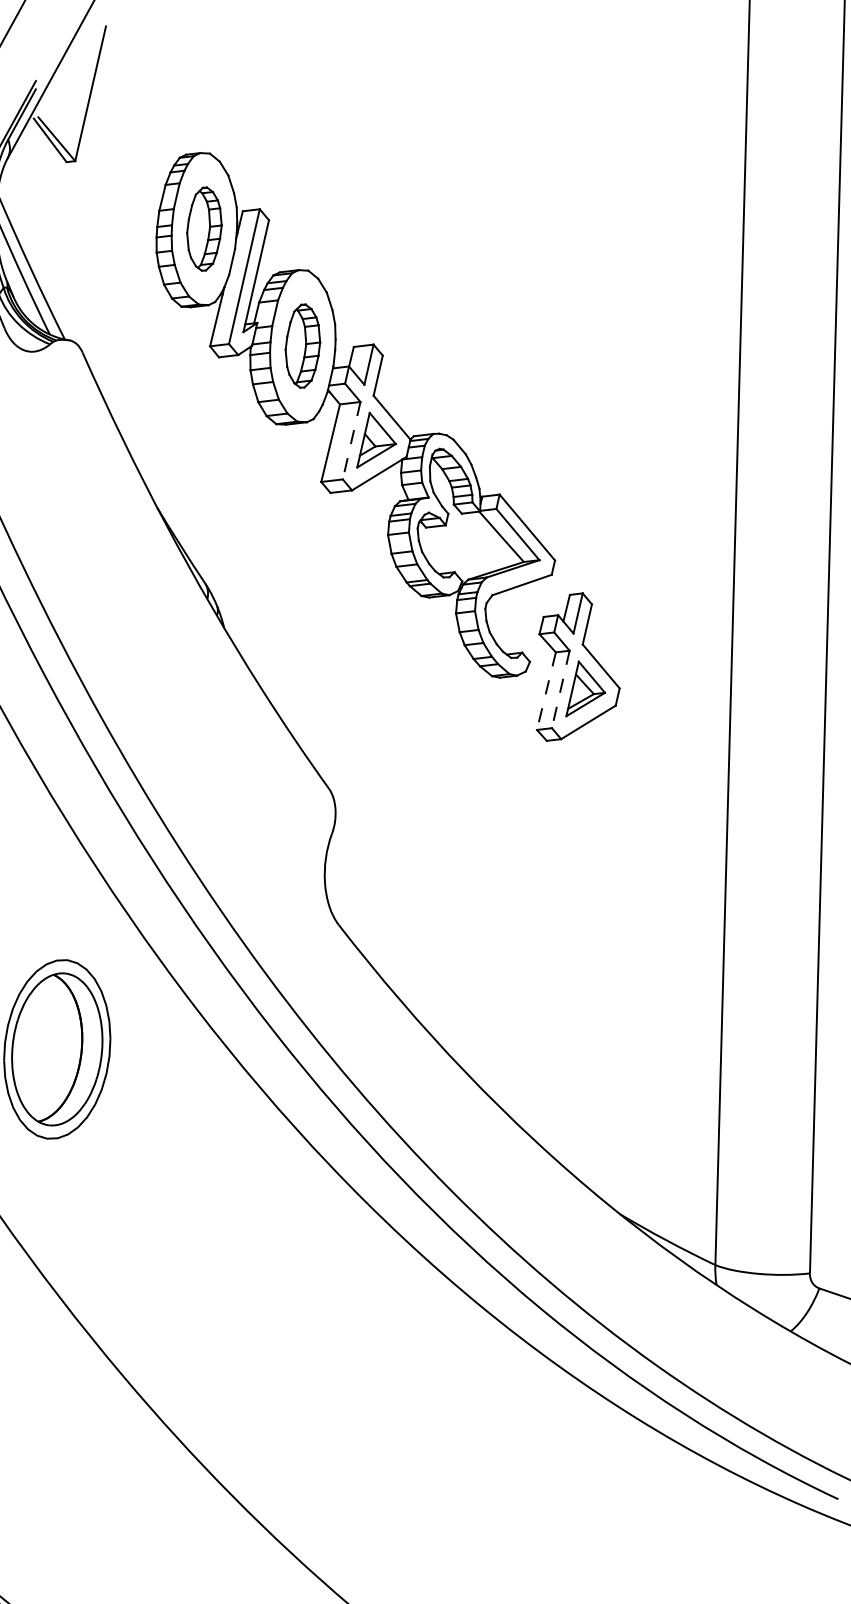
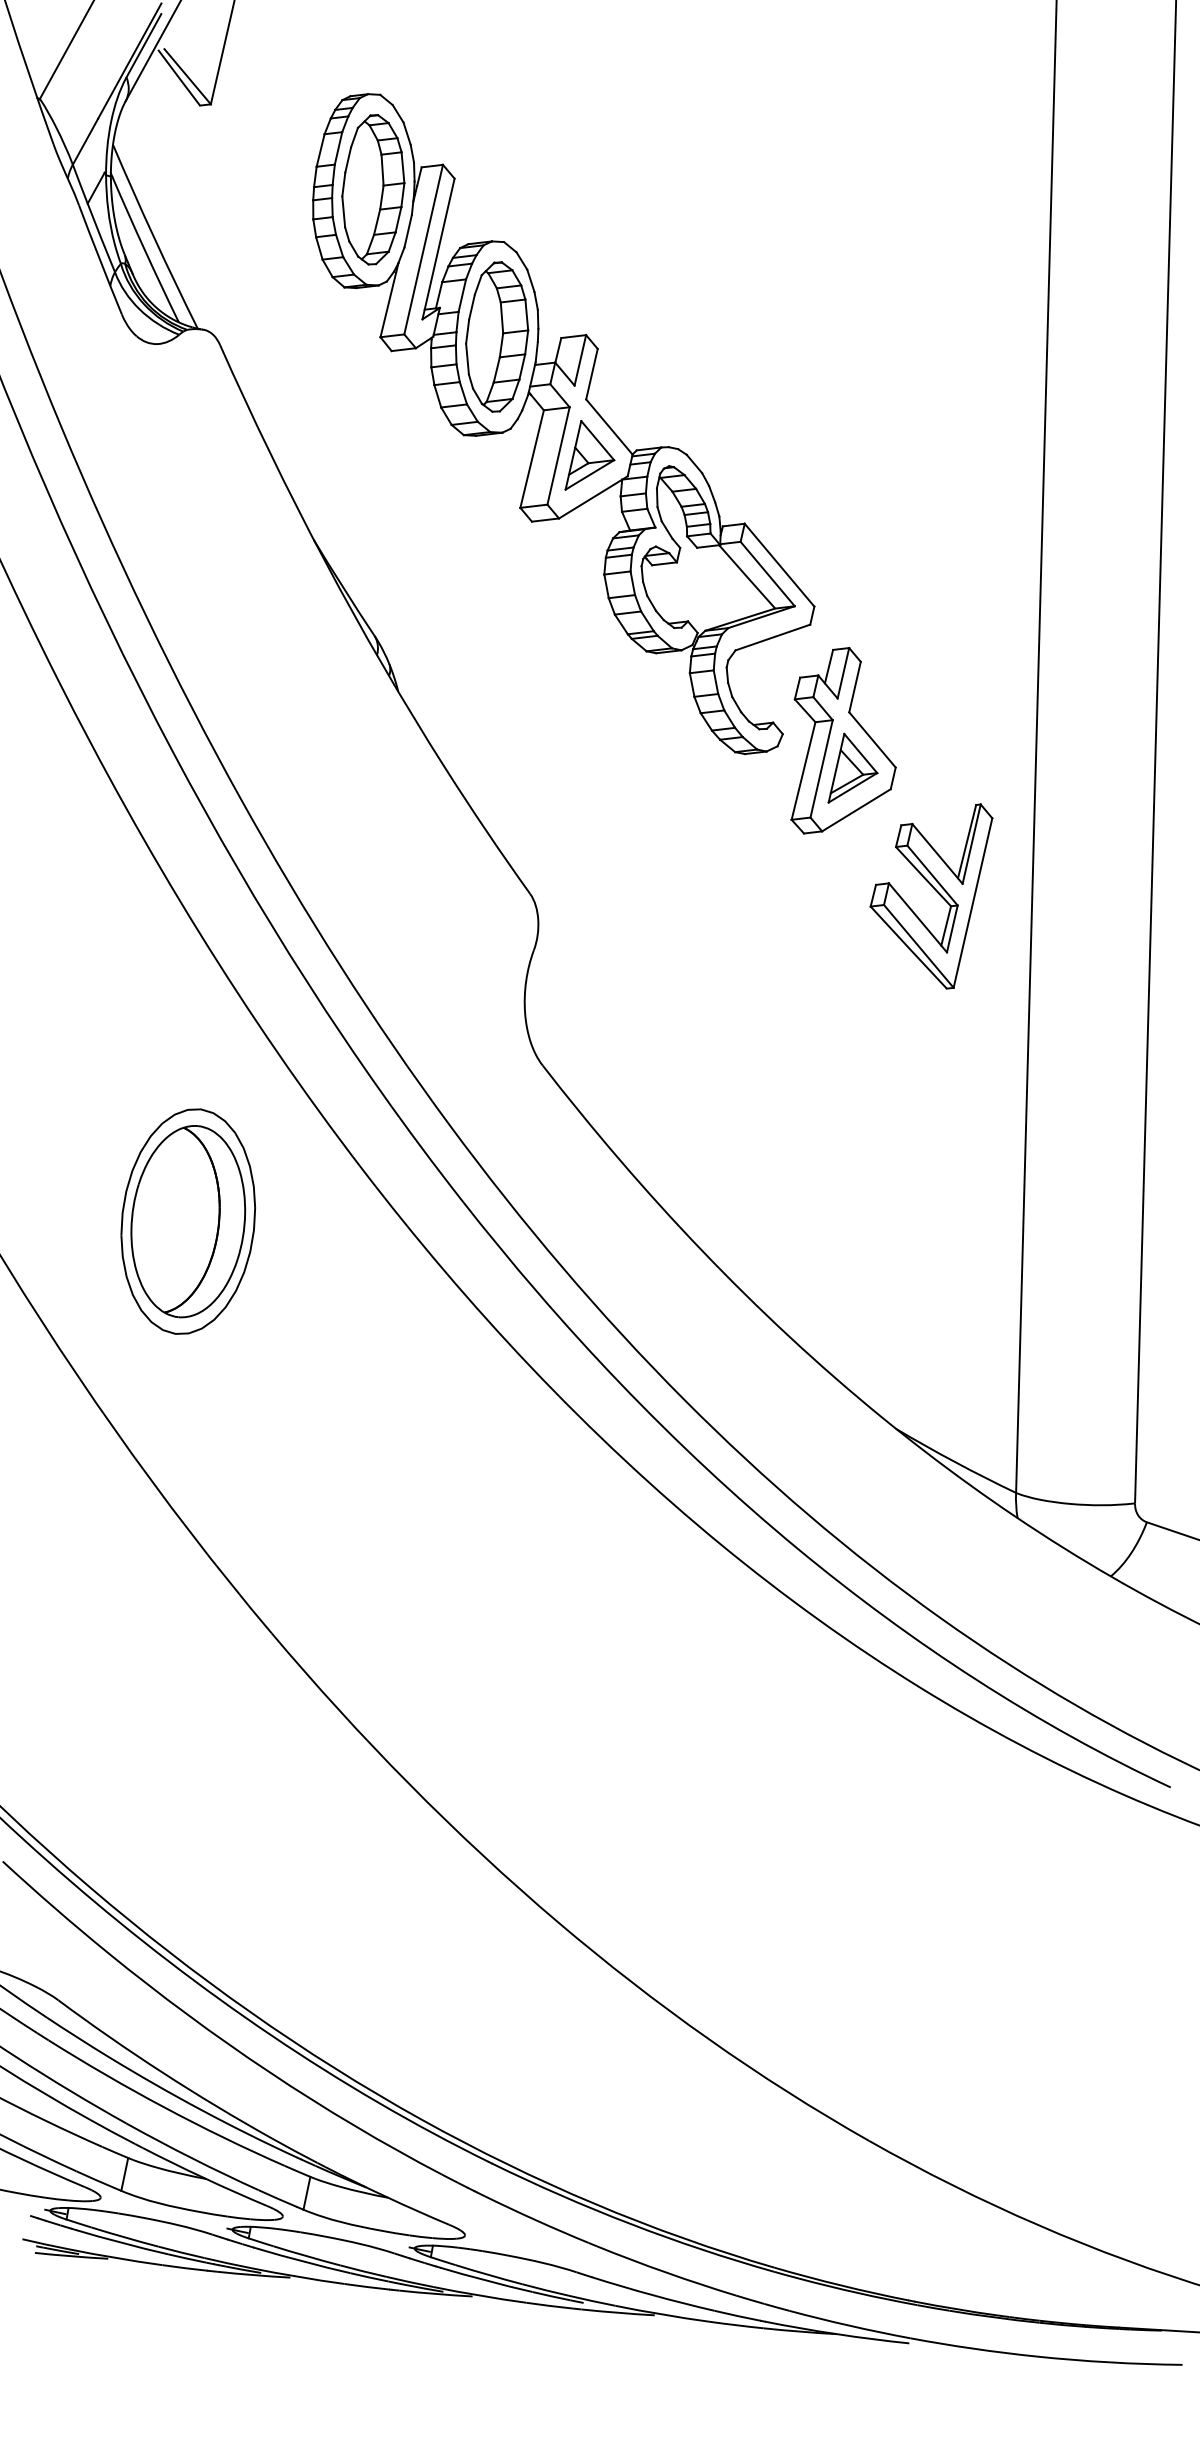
part: (204, 228) -> (373, 189), size x1.43
part: (303, 345) -> (497, 336), size x1.43
line: (351, 440) -> (558, 455), dashed -> solid
line: (560, 689) -> (821, 768), dashed -> solid
line: (546, 691) -> (803, 771), dashed -> solid
part: (651, 786) -> (935, 891), added

